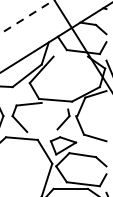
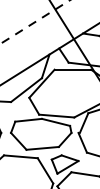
line: (70, 56) -> (72, 69), added
line: (54, 105) -> (55, 121), added
line: (42, 130) -> (42, 148), added

